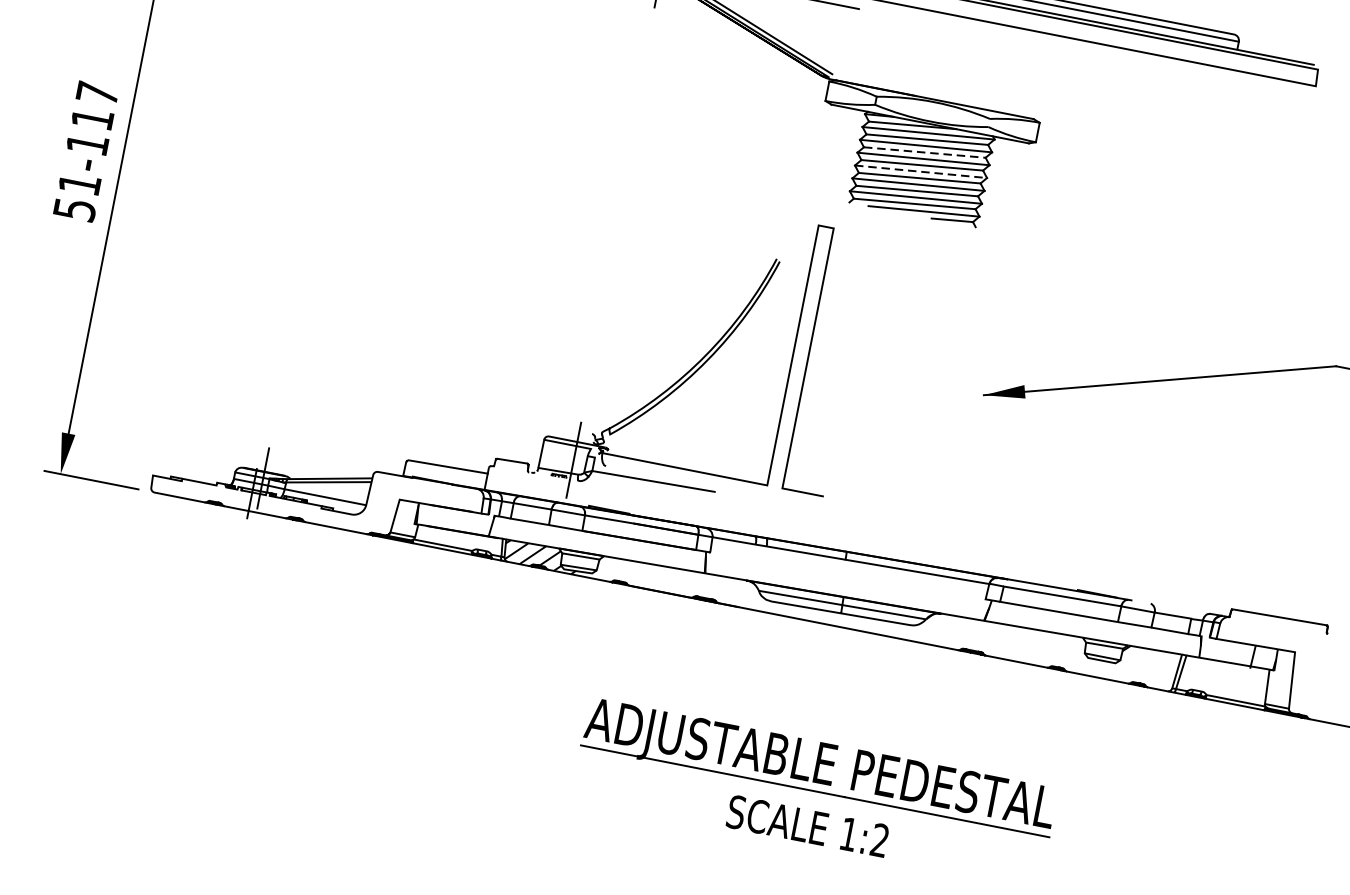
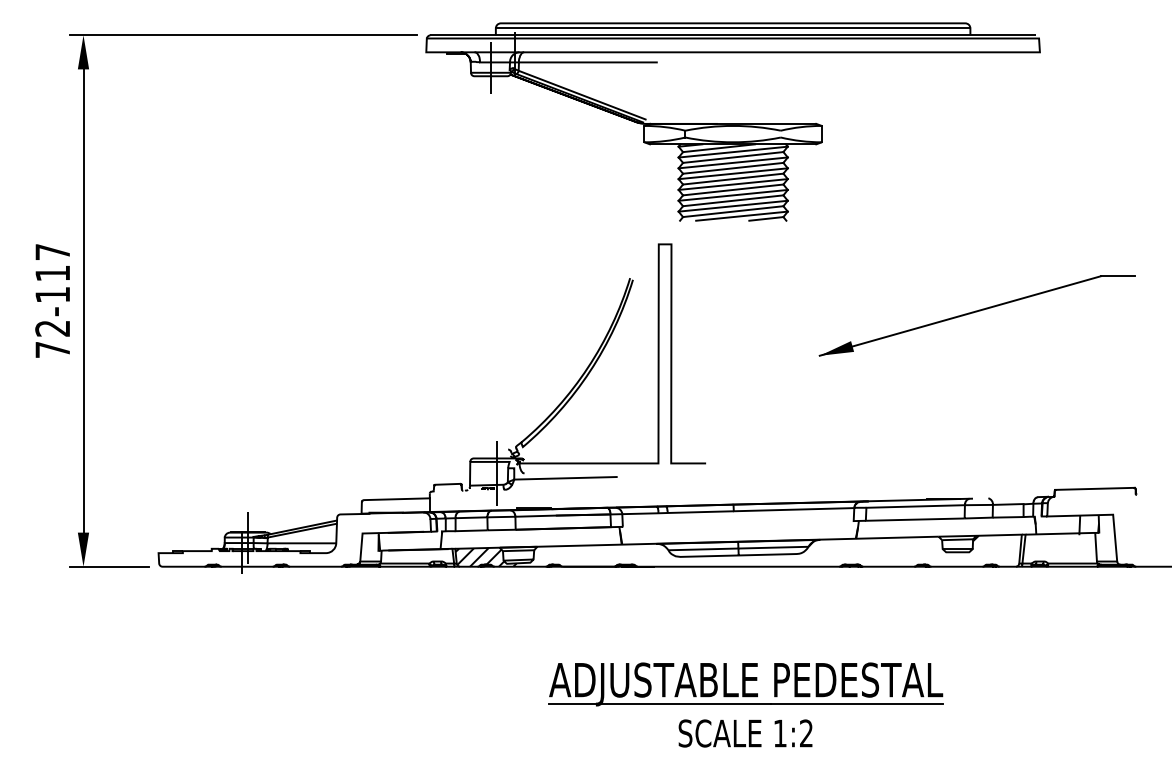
line: (925, 152) -> (733, 168), dashed -> solid
line: (921, 171) -> (733, 184), dashed -> solid
text: (77, 196) -> (52, 338), 51-117 -> 72-117

